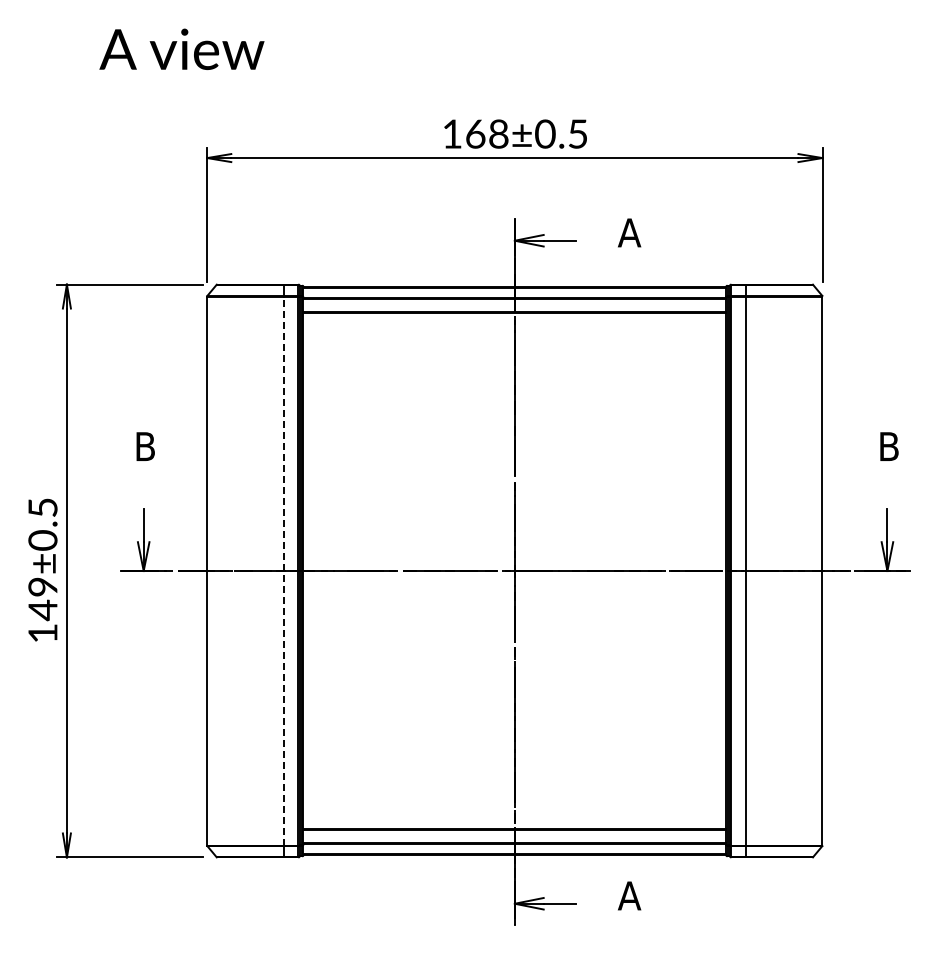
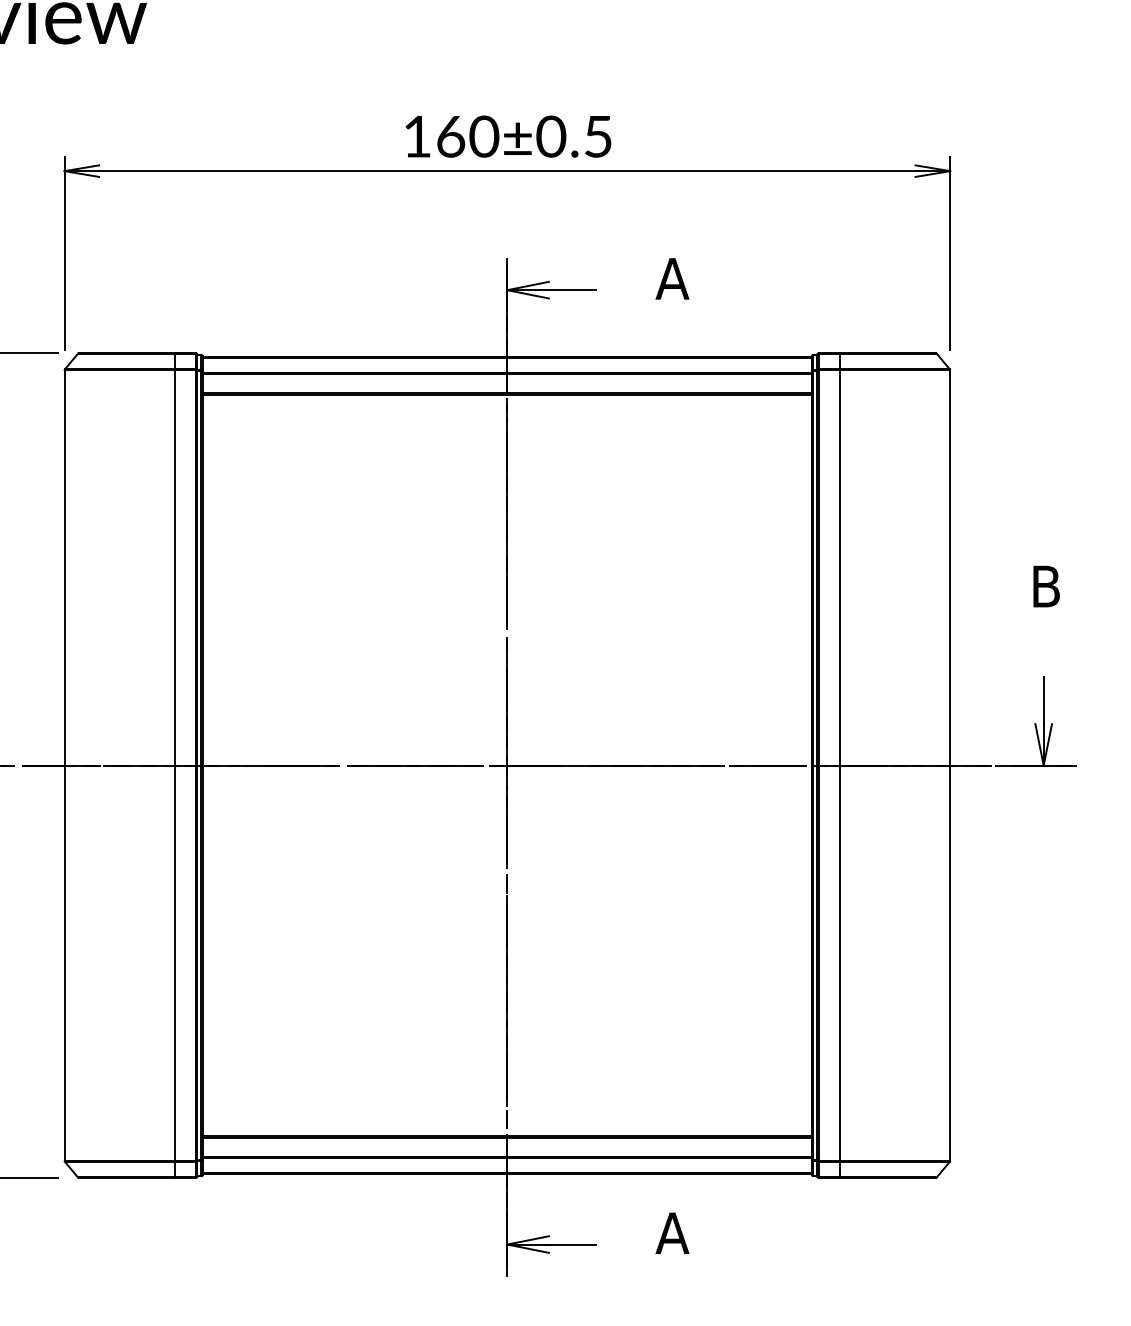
text: (498, 134) -> (483, 137), 168±0.5 -> 160±0.5
line: (284, 571) -> (175, 766), dashed -> solid

